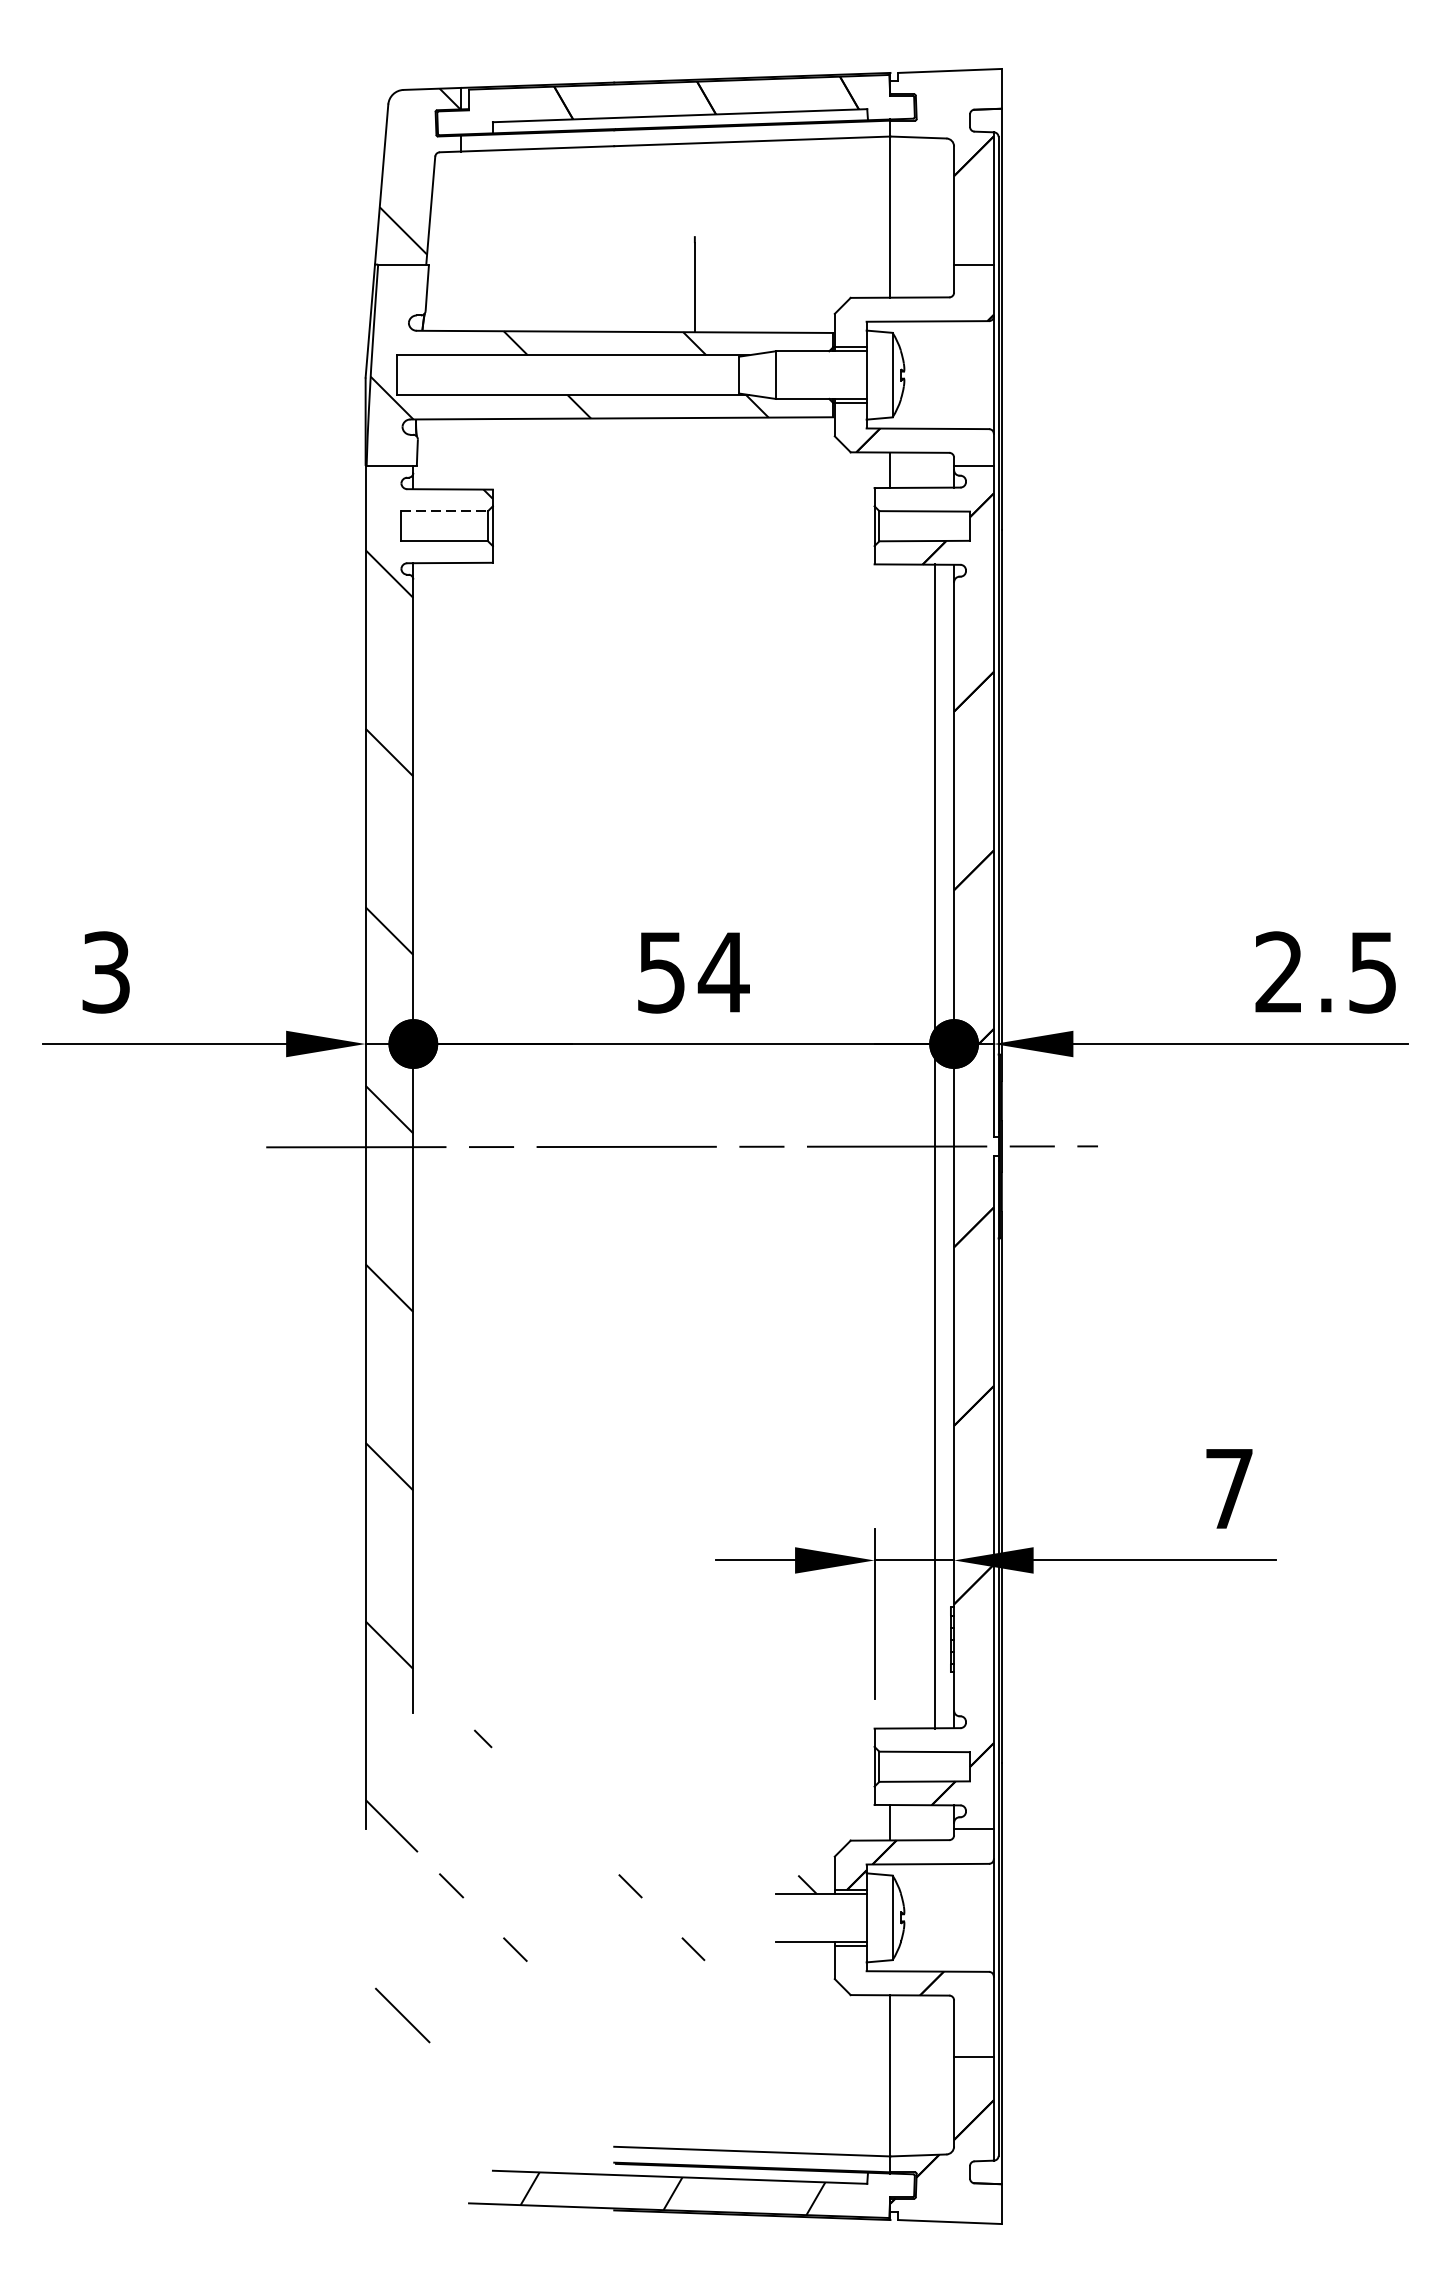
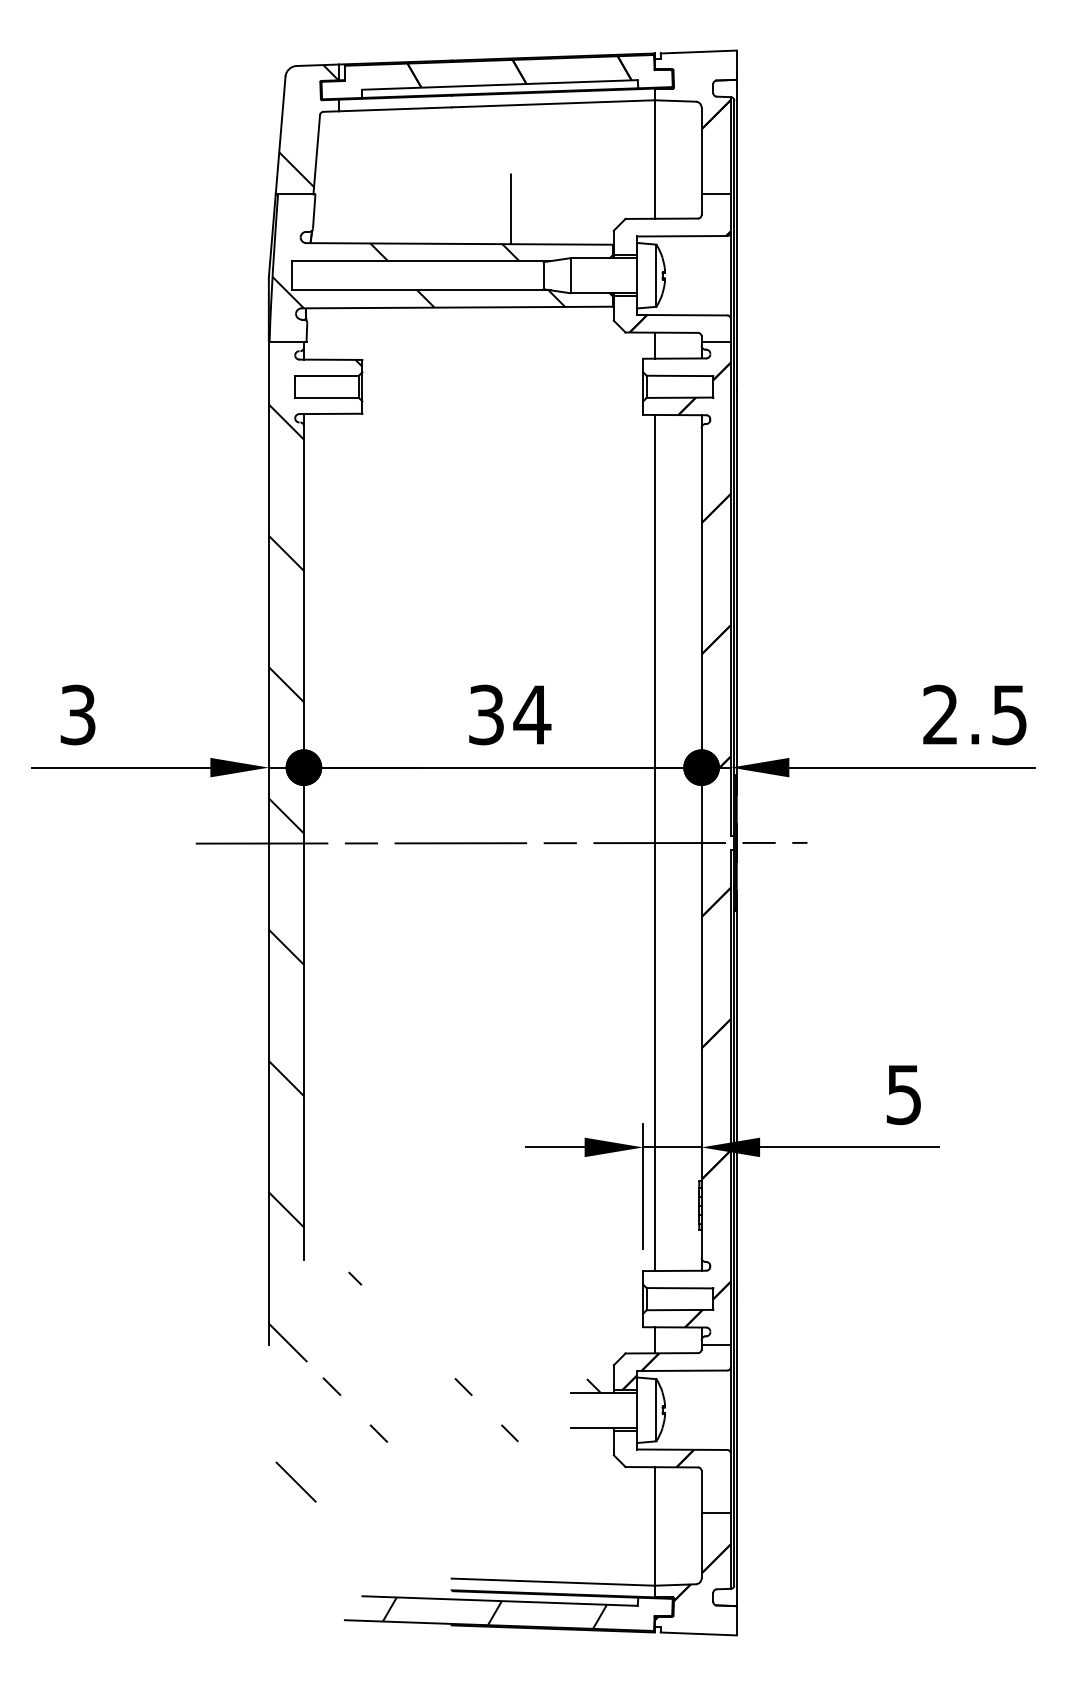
line: (445, 510) -> (327, 375), dashed -> solid
text: (661, 971) -> (486, 714), 54 -> 34
line: (934, 1145) -> (654, 842), moved
text: (1228, 1489) -> (903, 1095), 7 -> 5

